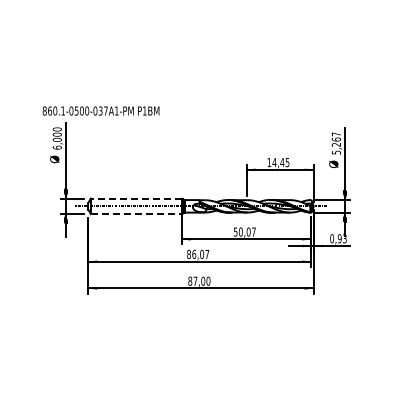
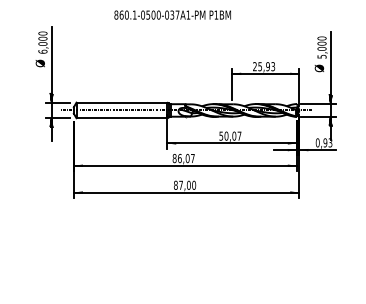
text: (100, 110) -> (172, 14), moved
text: (335, 139) -> (321, 43), 5,267 -> 5,000
text: (278, 162) -> (264, 66), 14,45 -> 25,93
line: (135, 198) -> (121, 102), dashed -> solid
line: (136, 214) -> (122, 118), dashed -> solid

